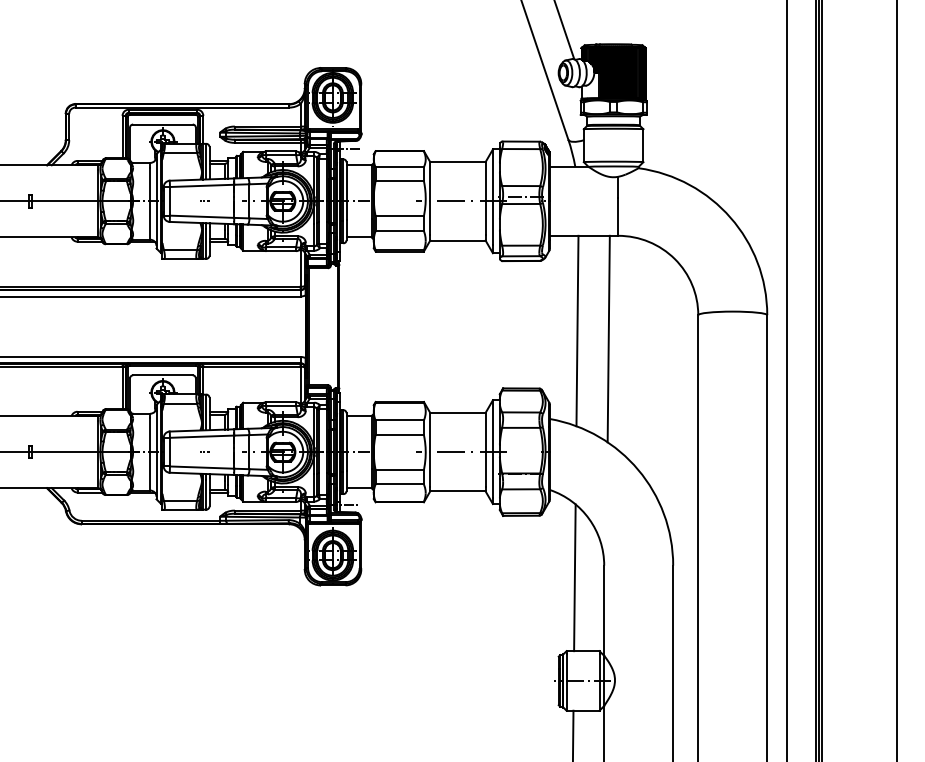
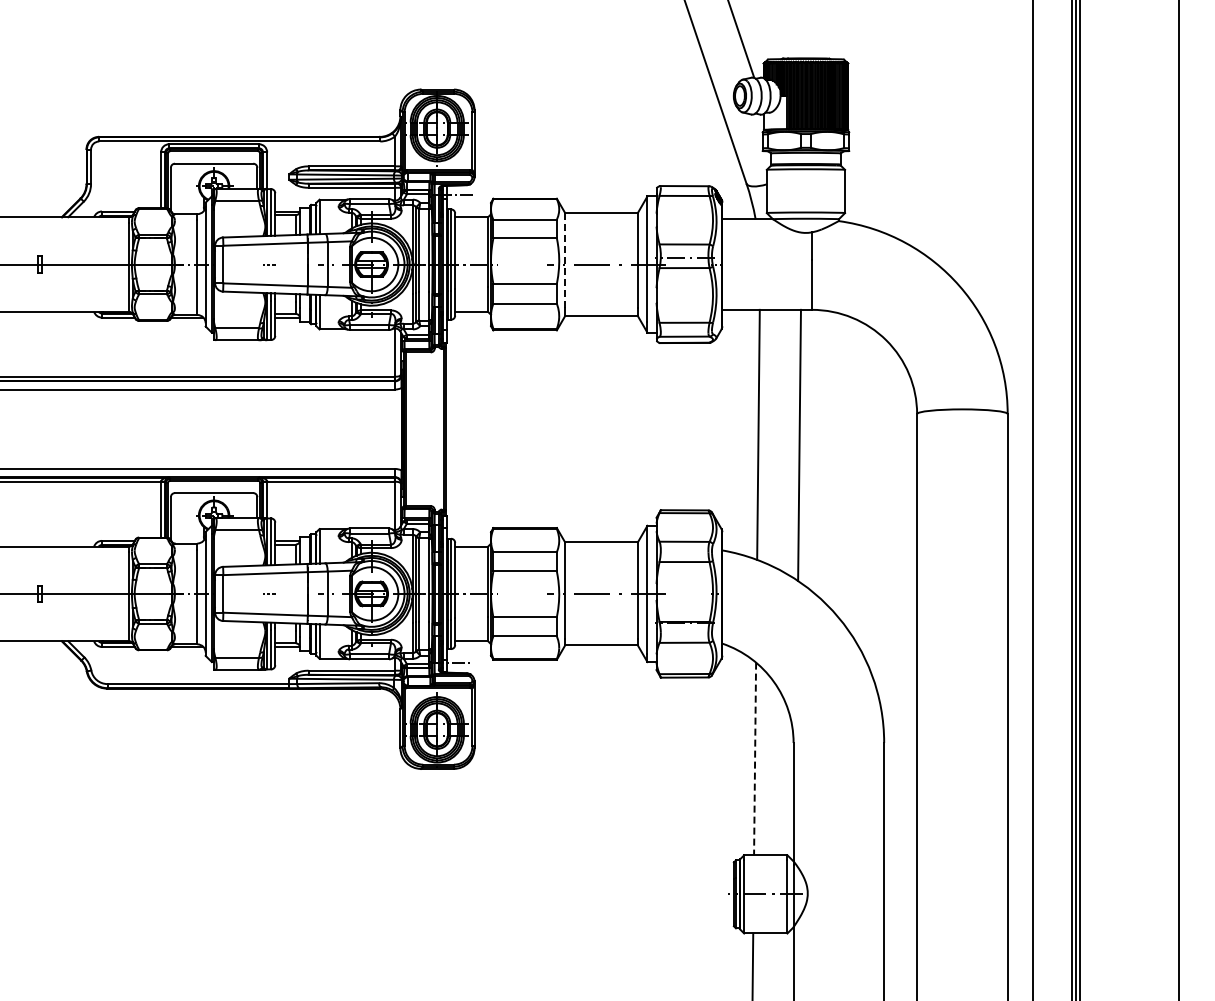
line: (430, 198) -> (565, 260), solid -> dashed
line: (575, 578) -> (755, 759), solid -> dashed

